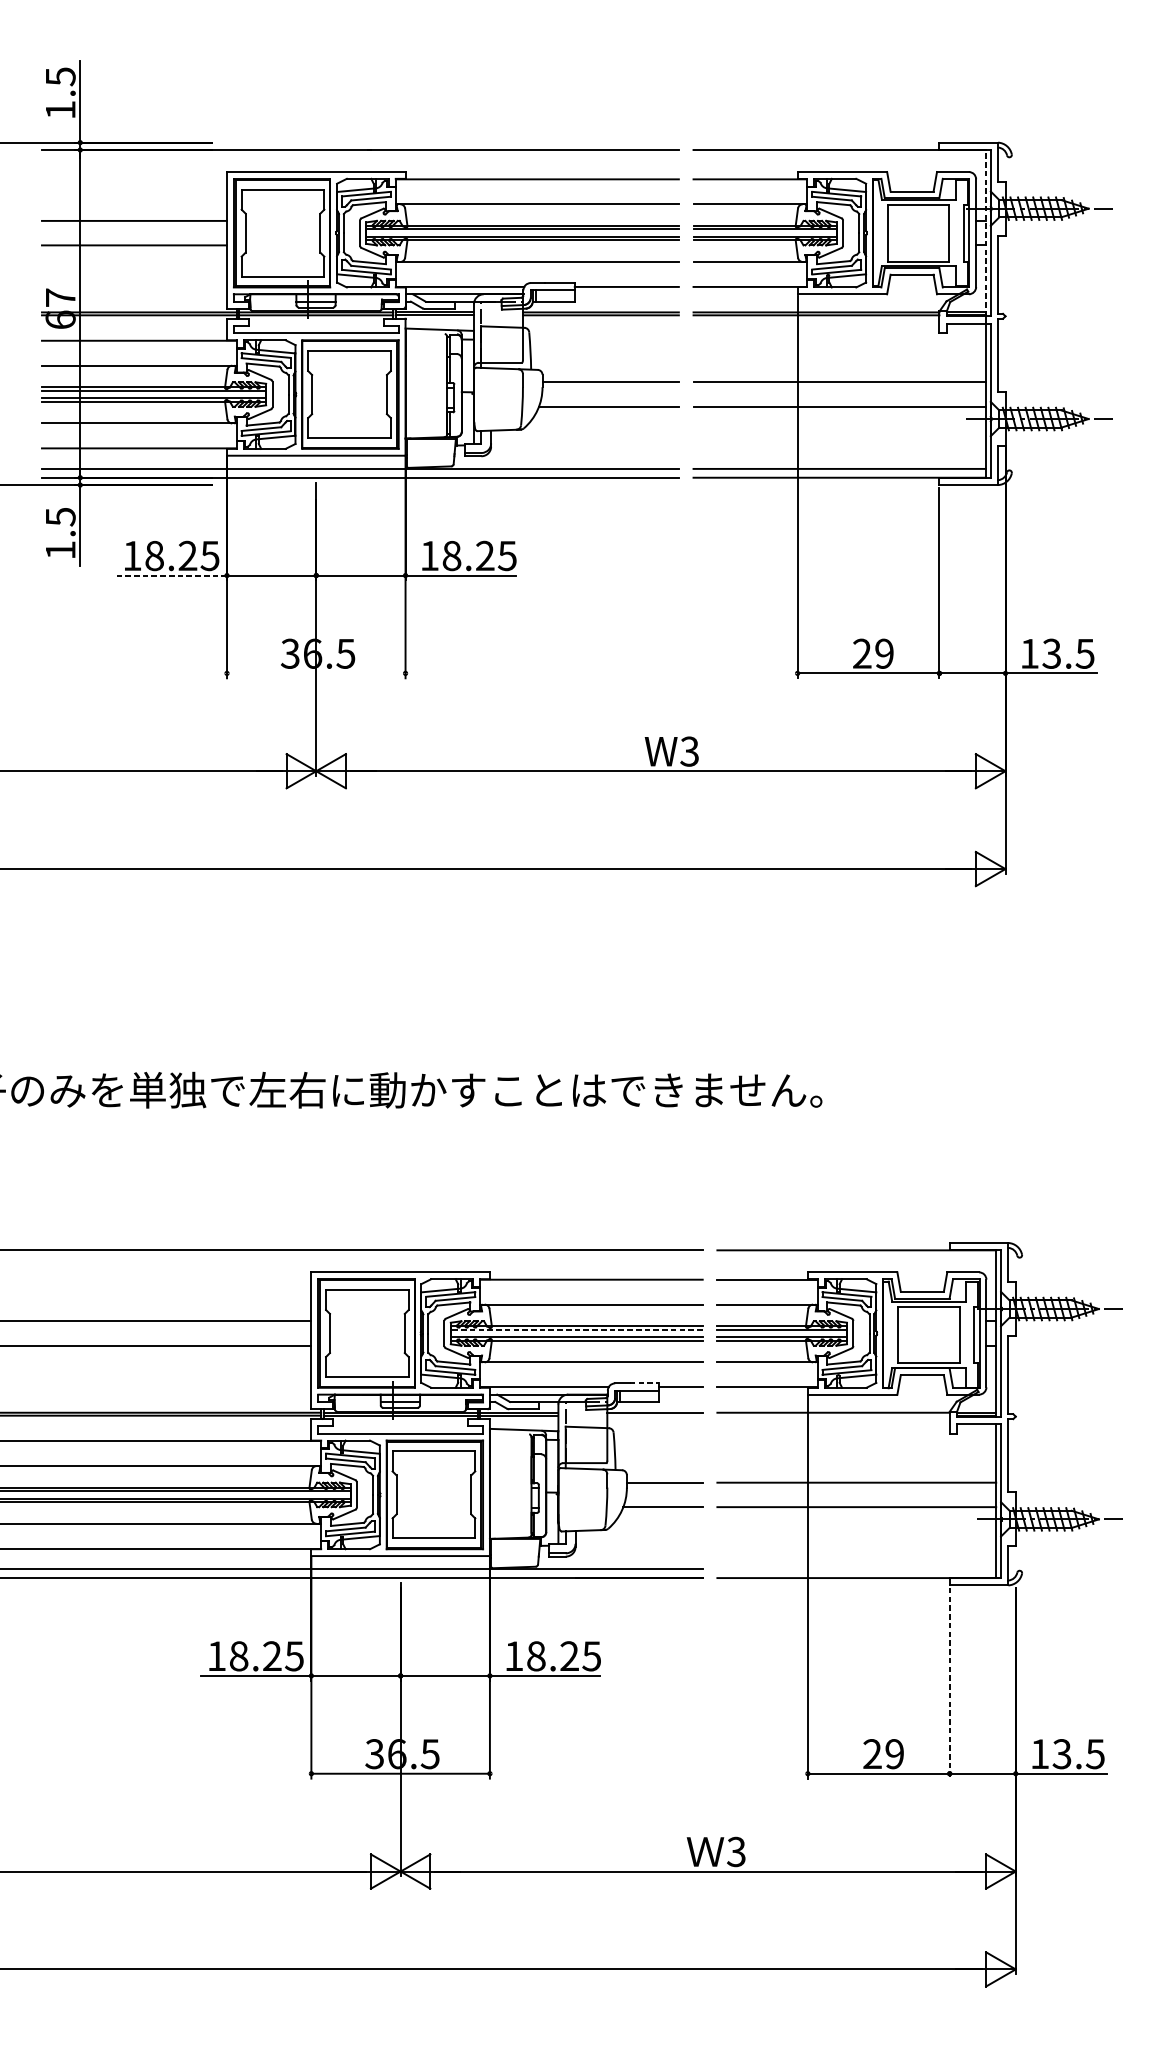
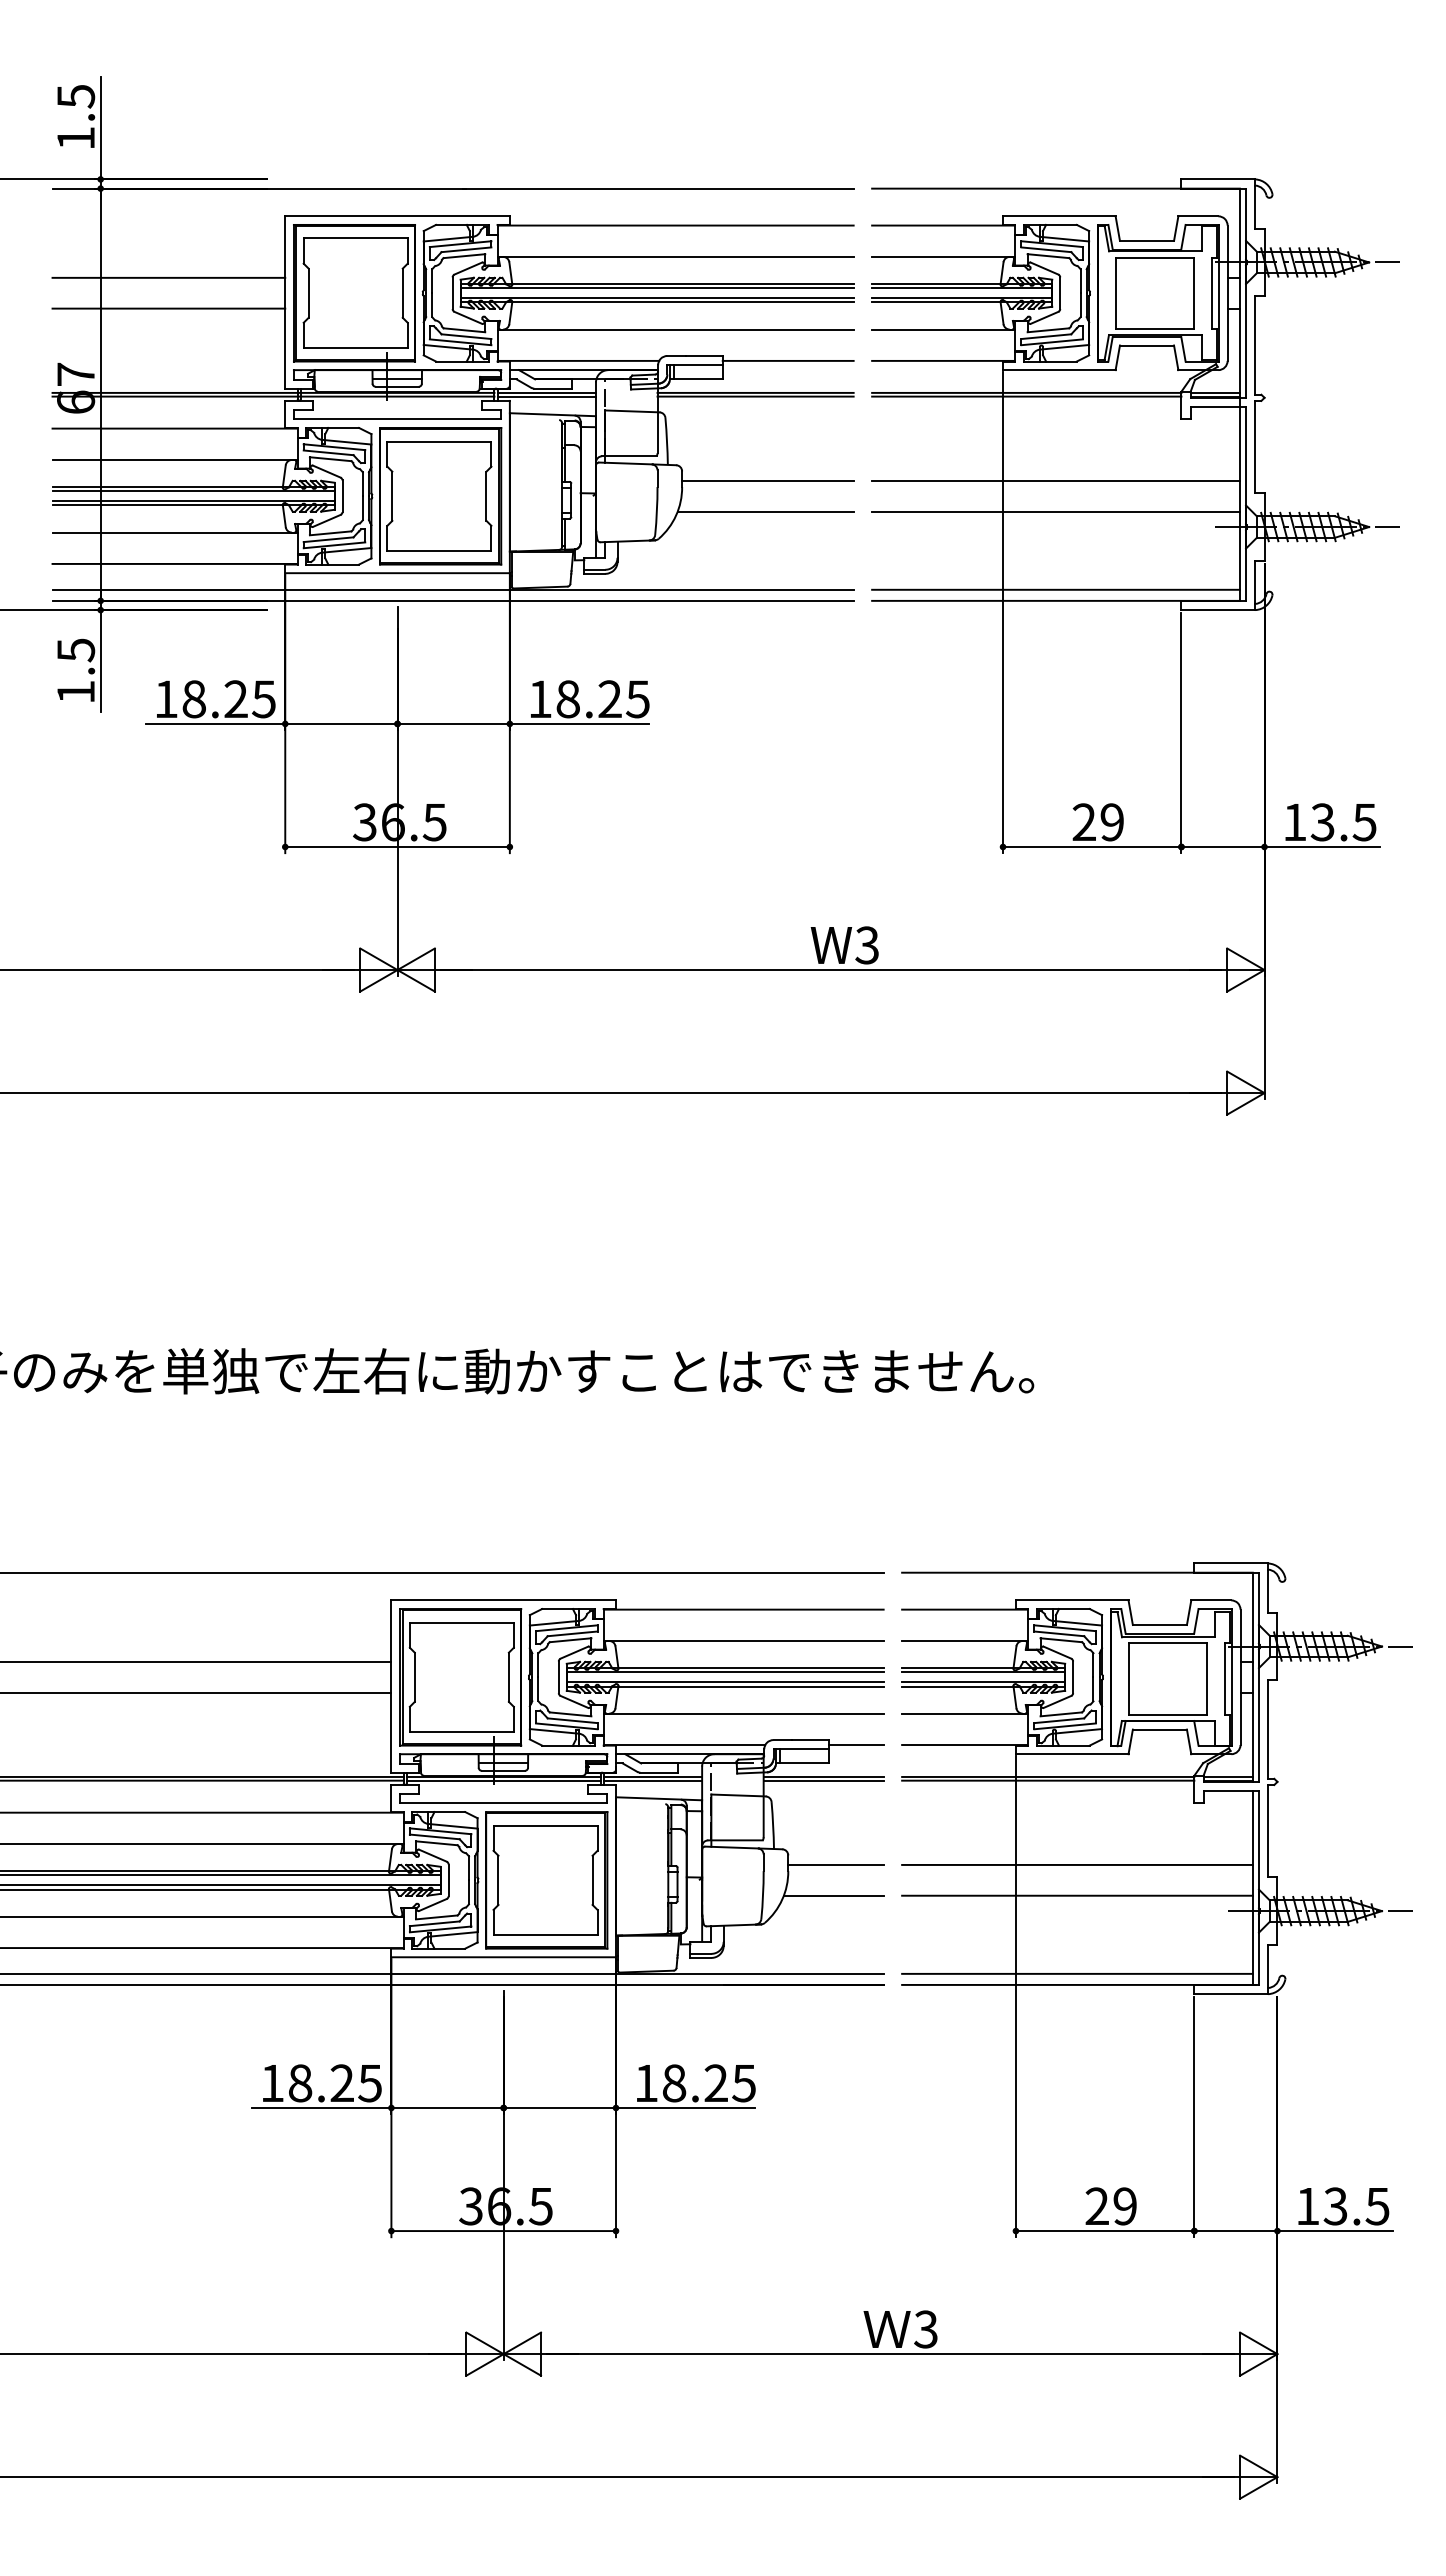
line: (985, 233) -> (1239, 293), dashed -> solid
line: (171, 575) -> (215, 723), dashed -> solid
line: (316, 673) -> (397, 847), added
line: (576, 1329) -> (724, 1672), dashed -> solid
line: (644, 1383) -> (810, 1740), dashed -> solid
line: (654, 1415) -> (823, 1780), added
line: (833, 1415) -> (1048, 1780), added
line: (856, 1568) -> (1077, 1973), added
line: (949, 1683) -> (1194, 2117), dashed -> solid

